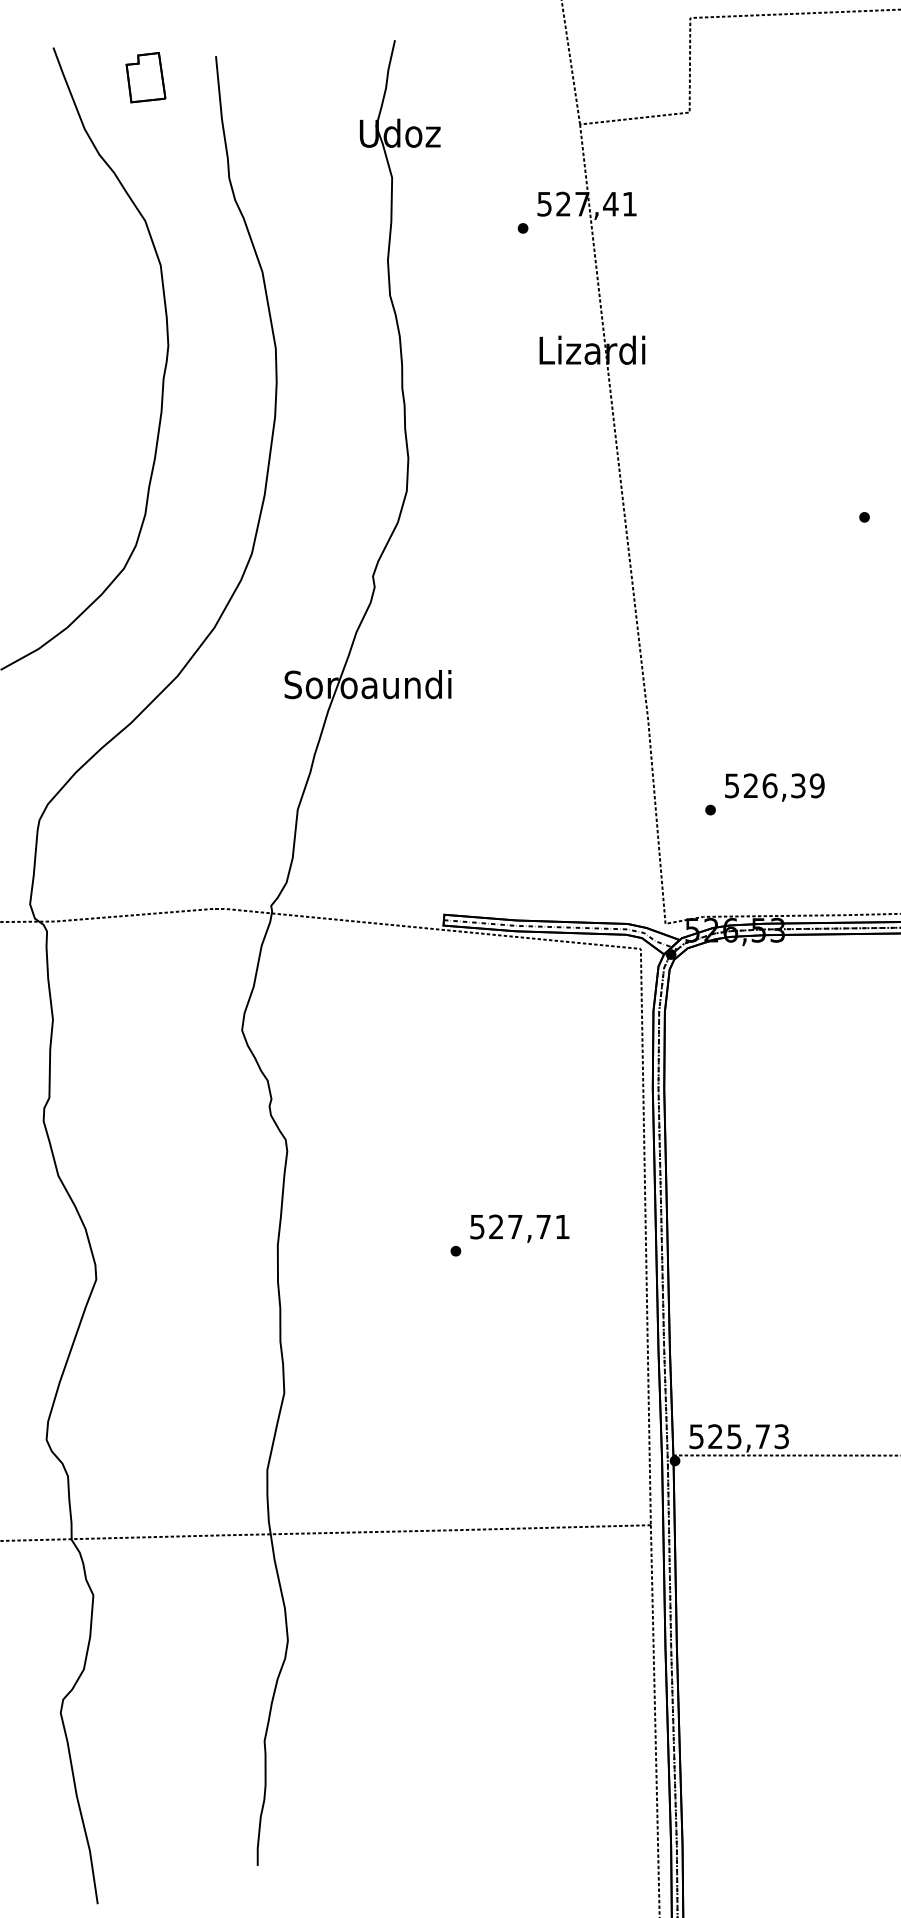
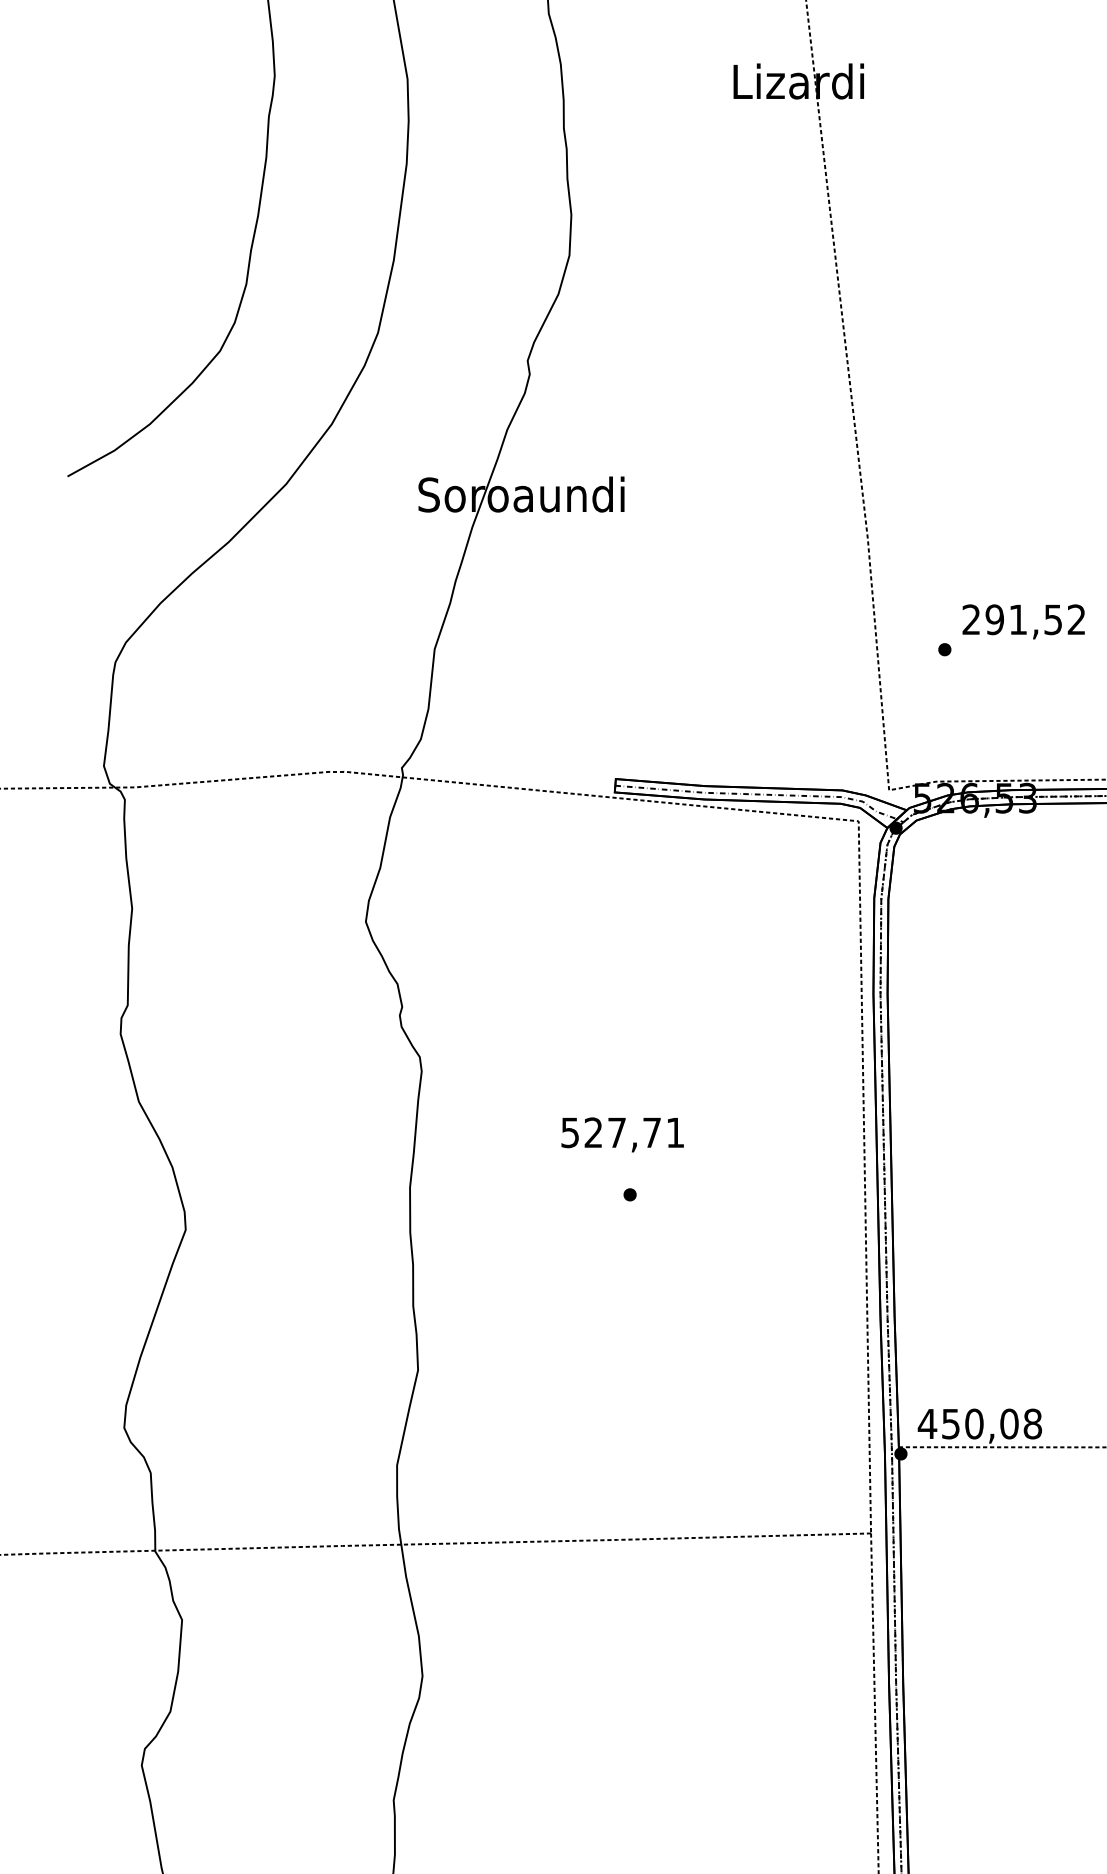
text: (774, 785) -> (1023, 619), 526,39 -> 291,52
text: (519, 1228) -> (622, 1134), moved
text: (738, 1436) -> (979, 1423), 525,73 -> 450,08

